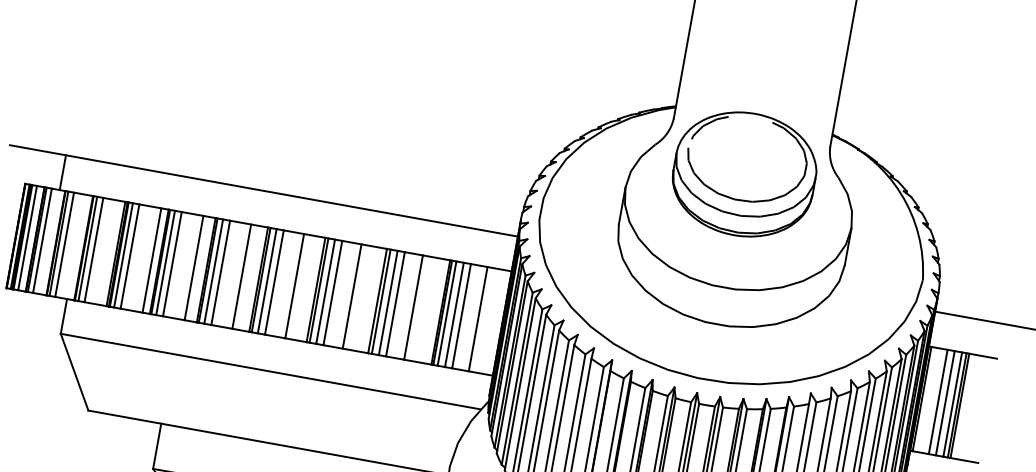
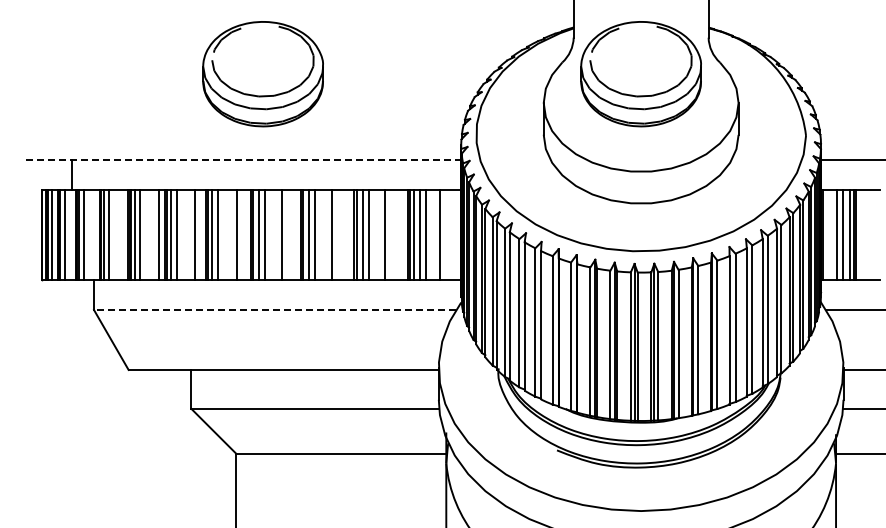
part: (305, 95) -> (262, 74), added
line: (264, 191) -> (242, 160), solid -> dashed
line: (269, 372) -> (274, 310), solid -> dashed

